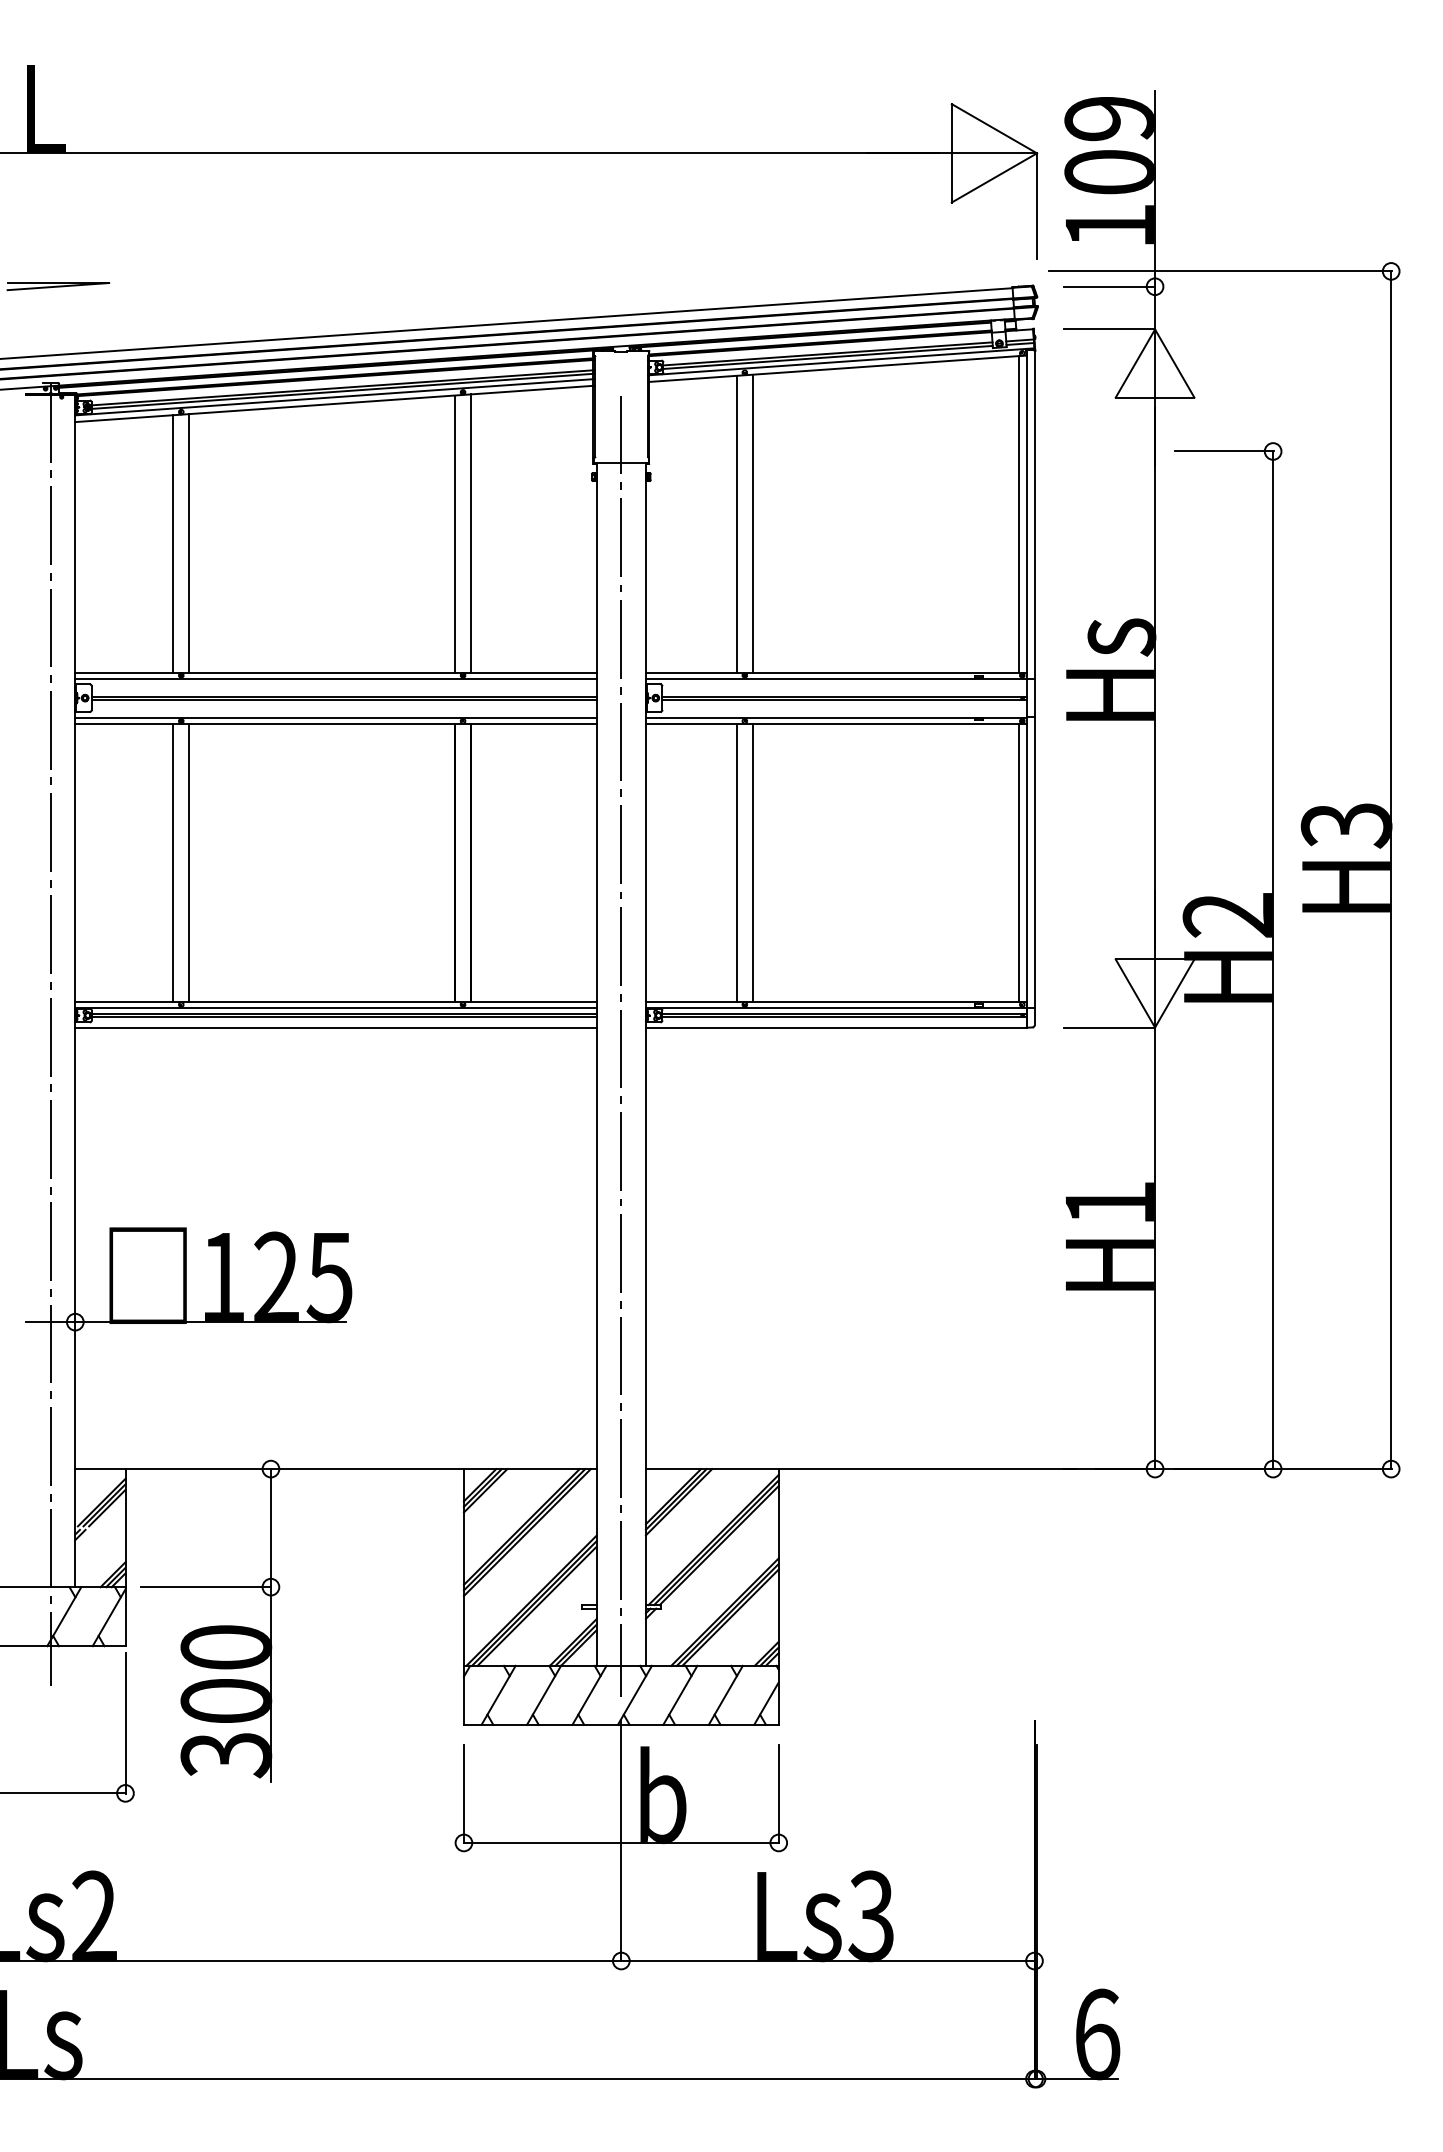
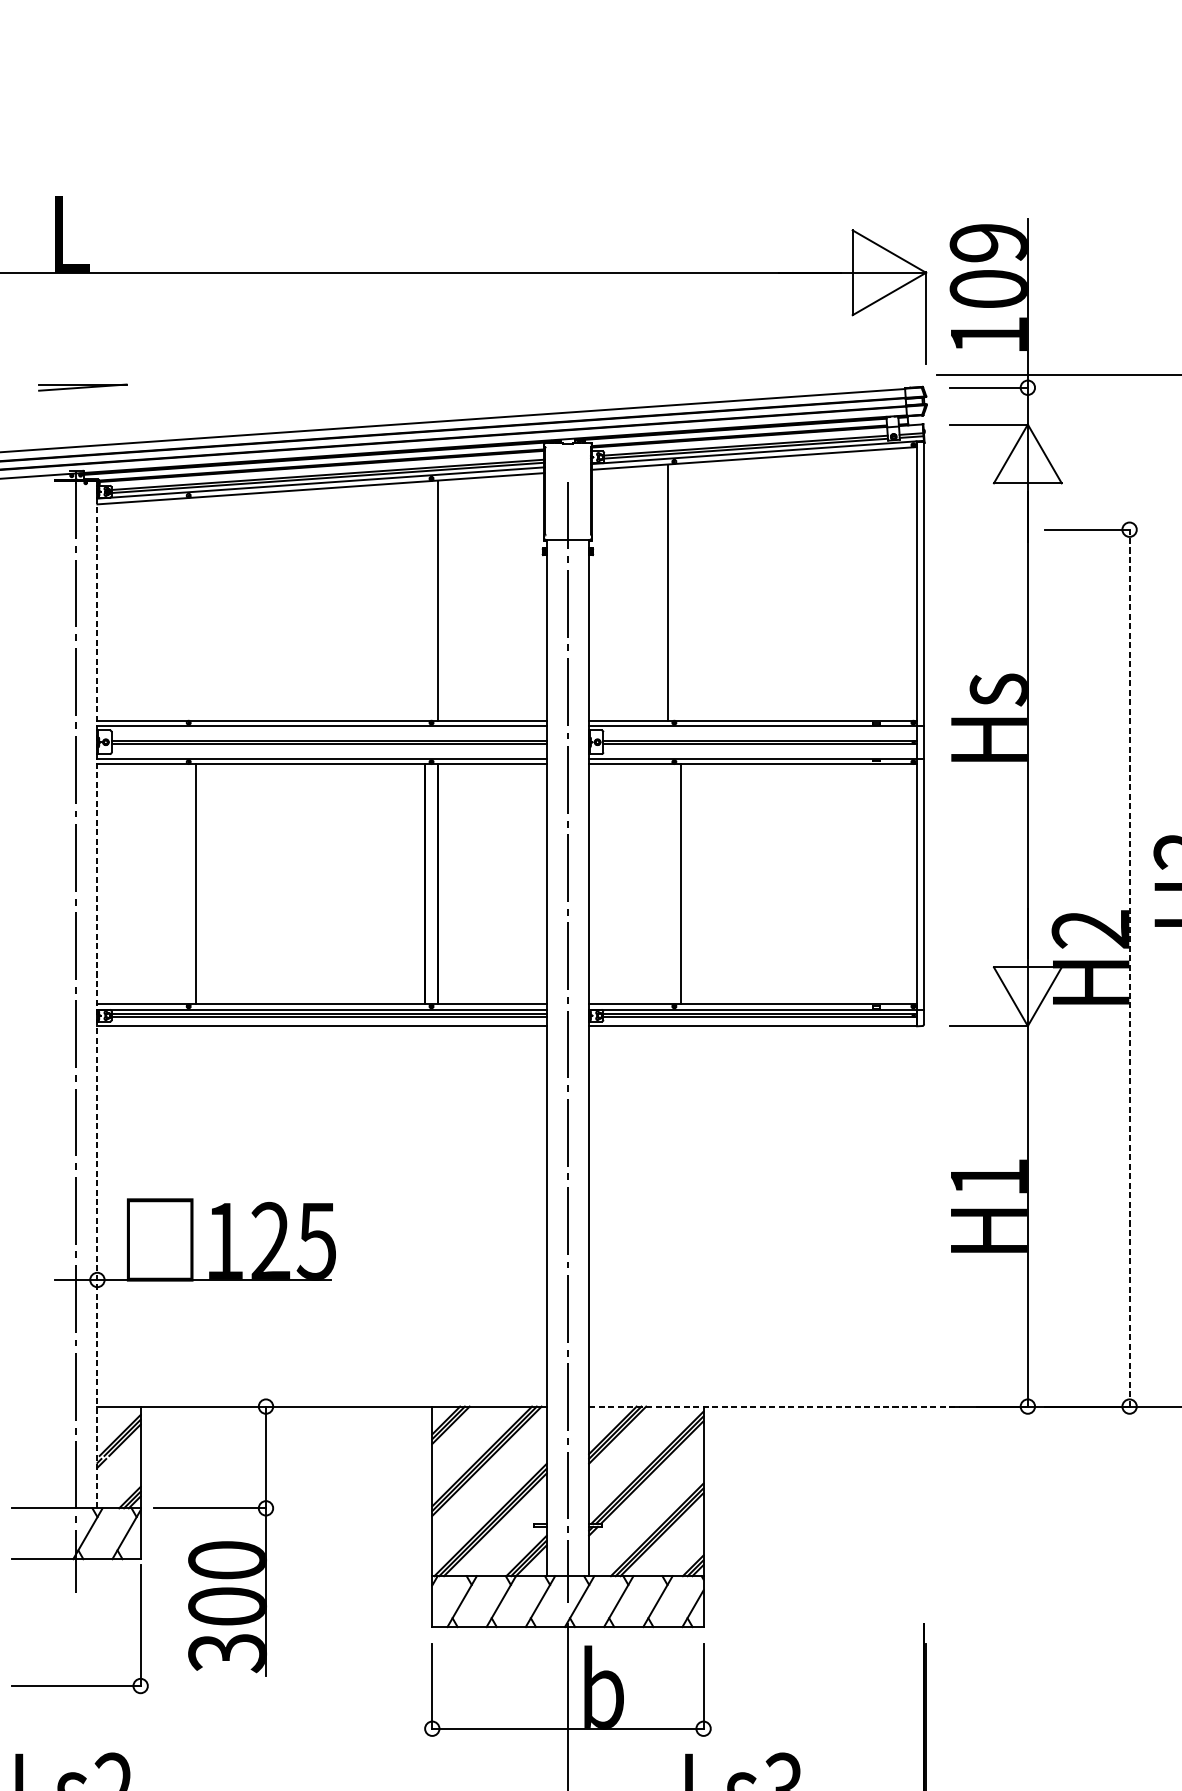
line: (1018, 514) -> (910, 584), removed
line: (752, 523) -> (680, 591), removed
line: (455, 533) -> (425, 600), removed
line: (173, 543) -> (182, 609), removed
line: (189, 543) -> (195, 609), removed
line: (173, 862) -> (182, 883), removed
line: (736, 862) -> (667, 883), removed
line: (1018, 862) -> (910, 883), removed
line: (1273, 960) -> (1129, 968), solid -> dashed
line: (75, 990) -> (97, 994), solid -> dashed
line: (861, 1469) -> (774, 1406), solid -> dashed

